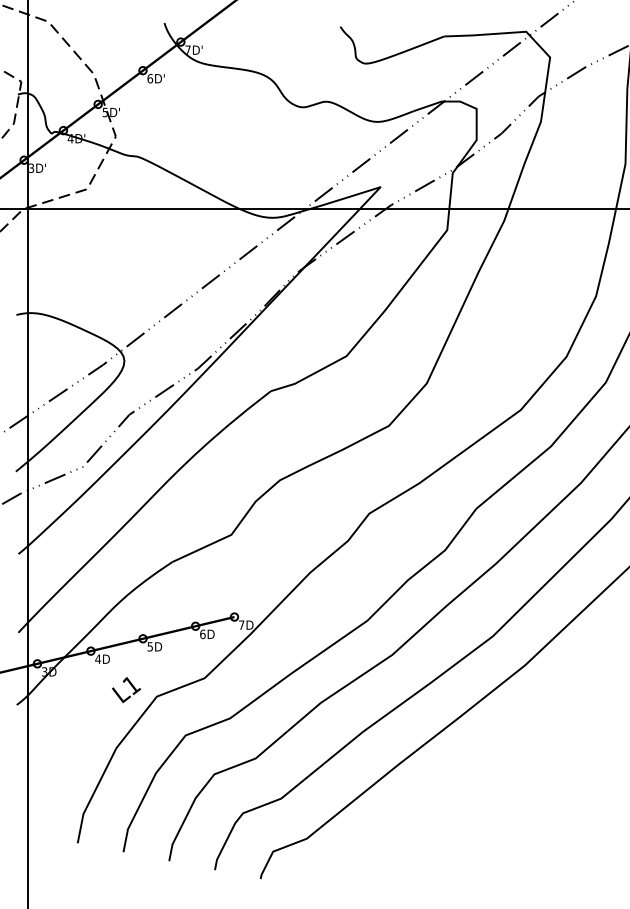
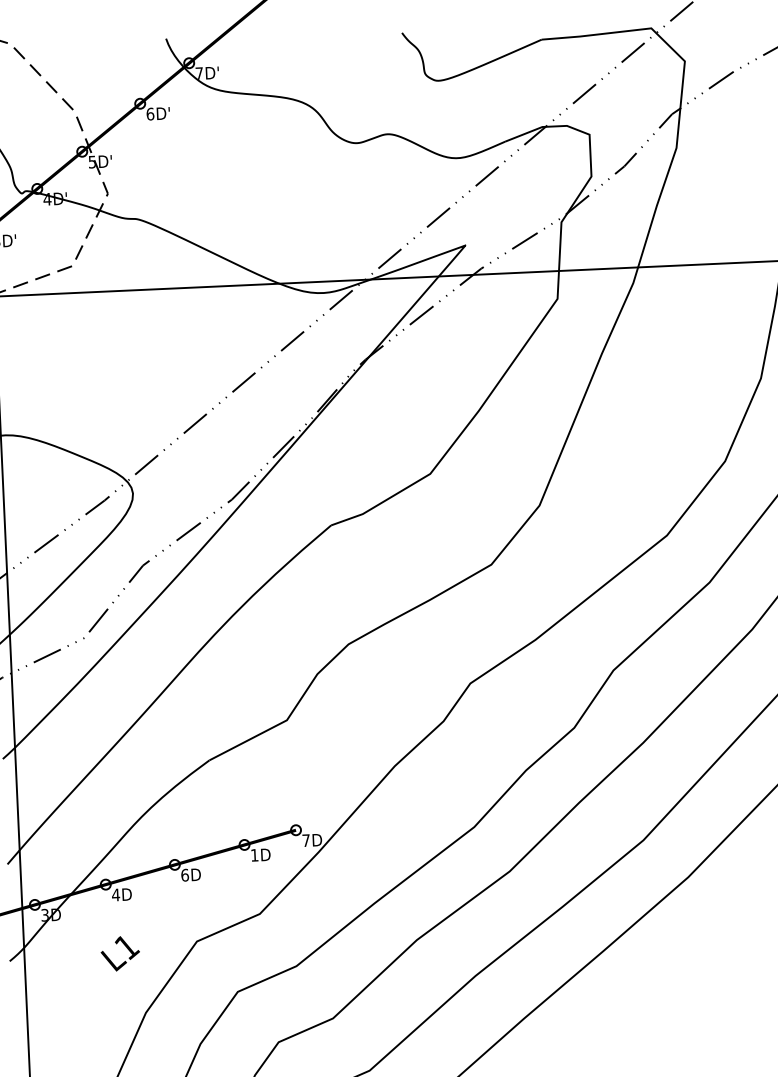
text: (202, 633) -> (254, 854), 6D -> 1D
text: (150, 646) -> (185, 874), 5D -> 6D
text: (126, 689) -> (120, 952), moved

